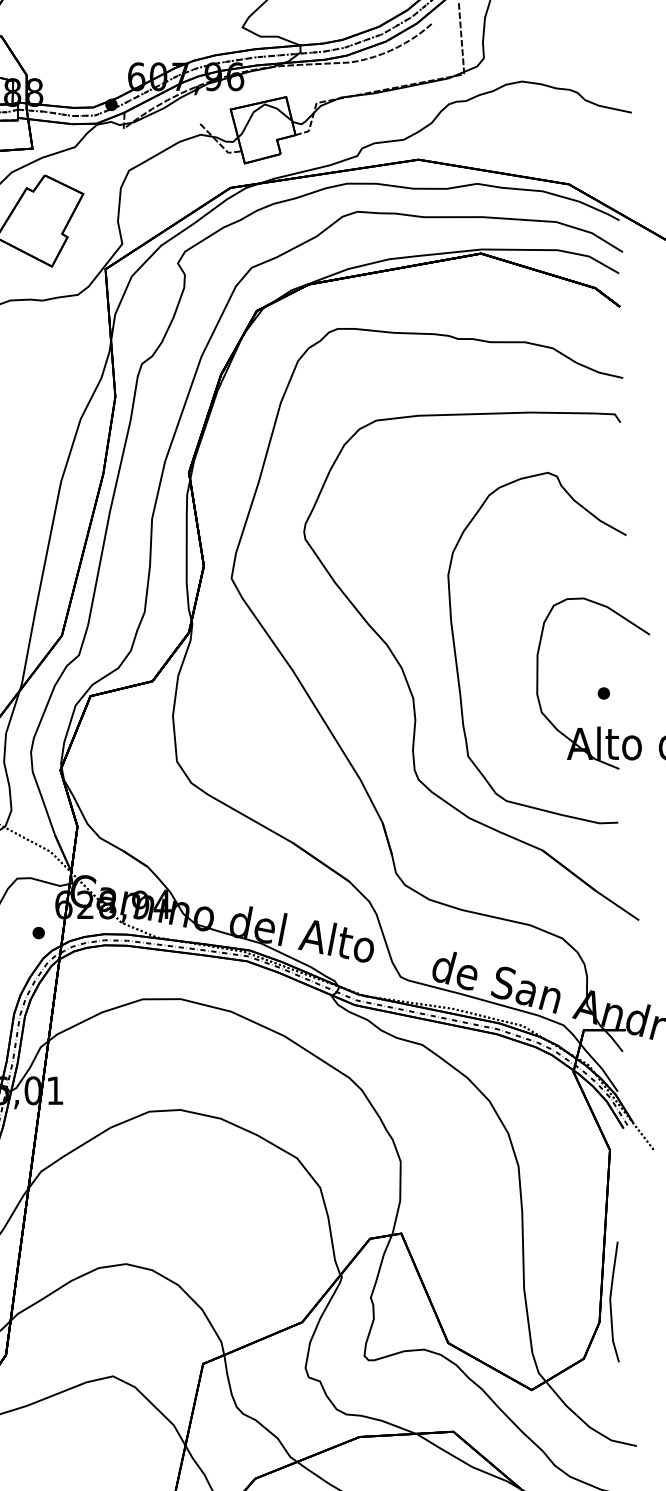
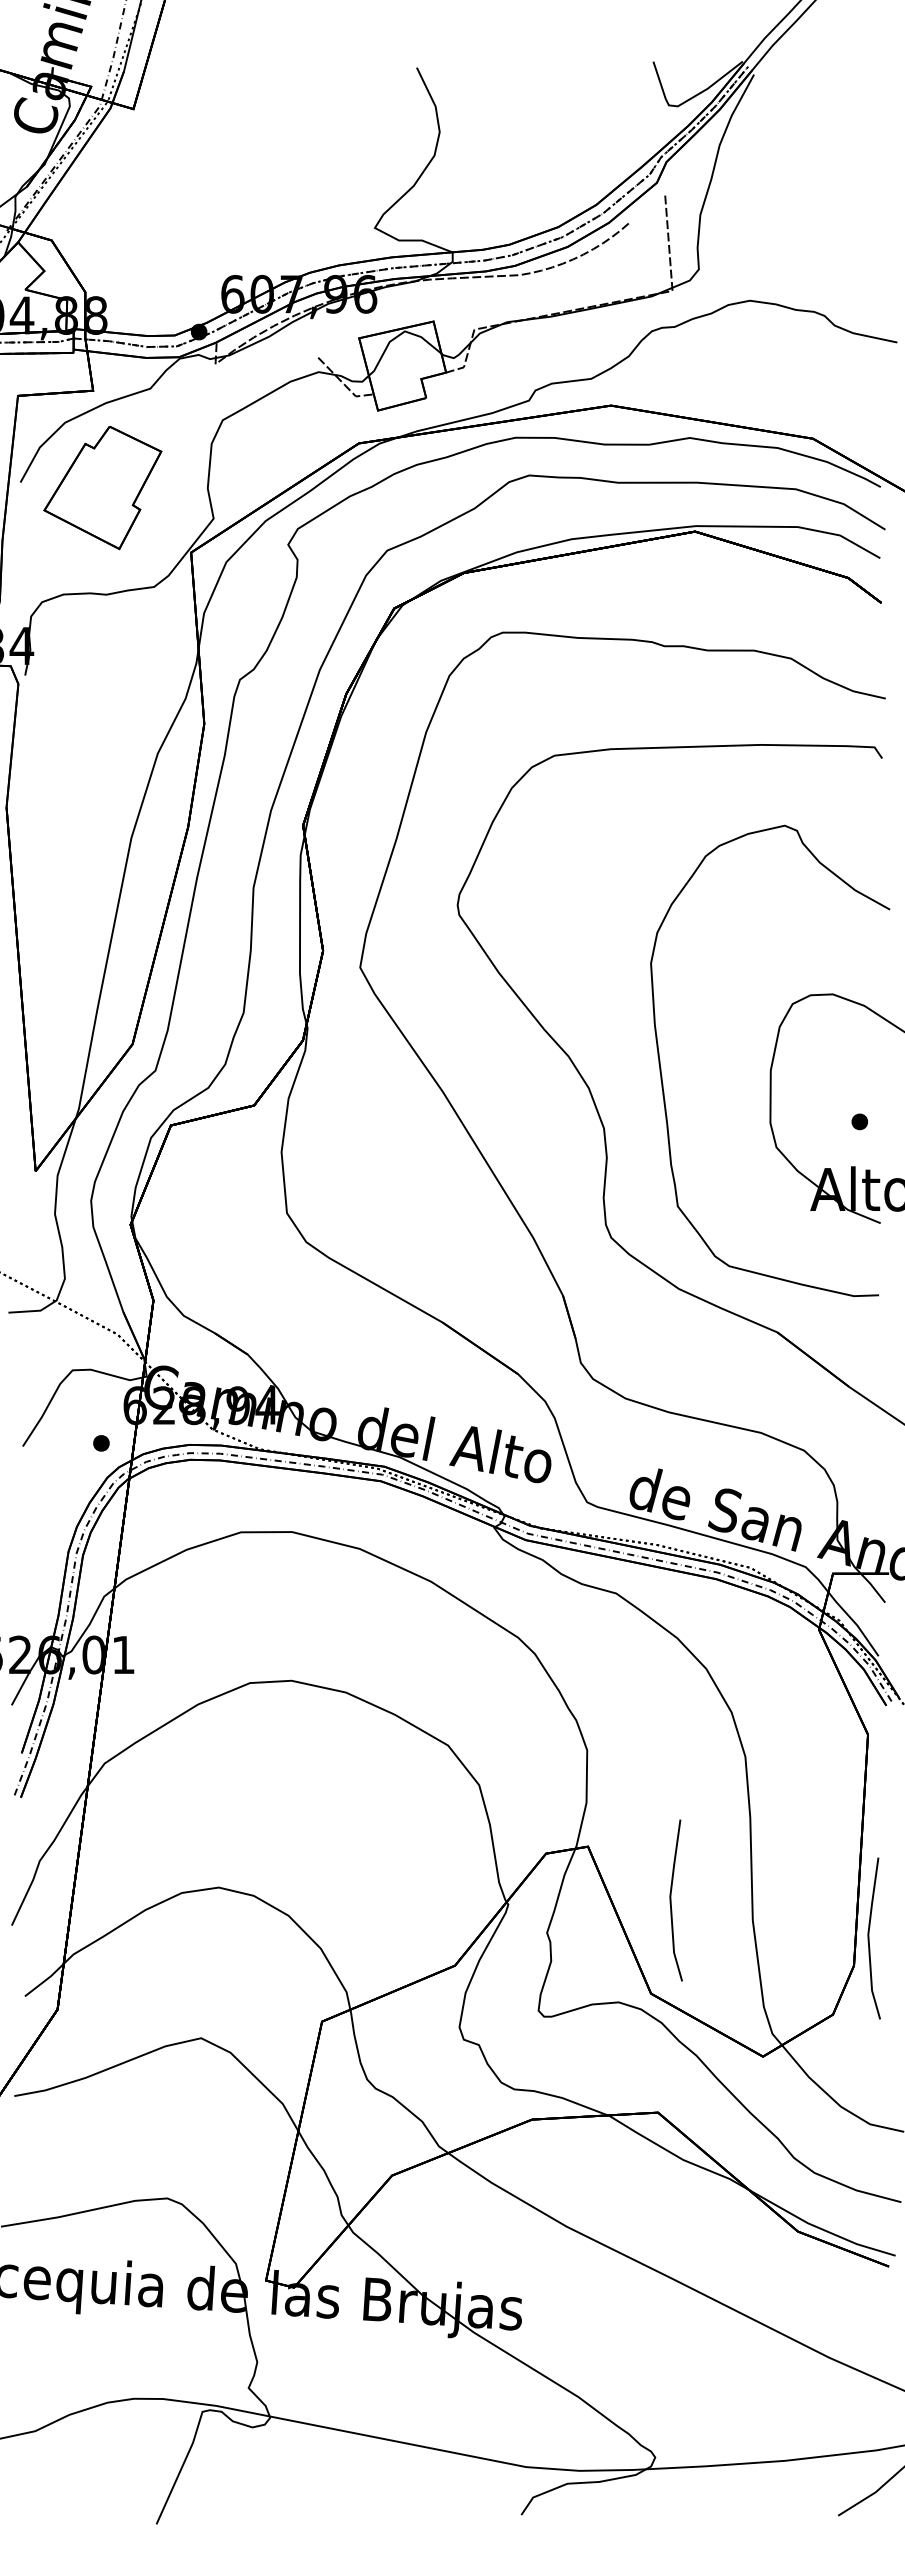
line: (463, 1273) -> (671, 1900), added

